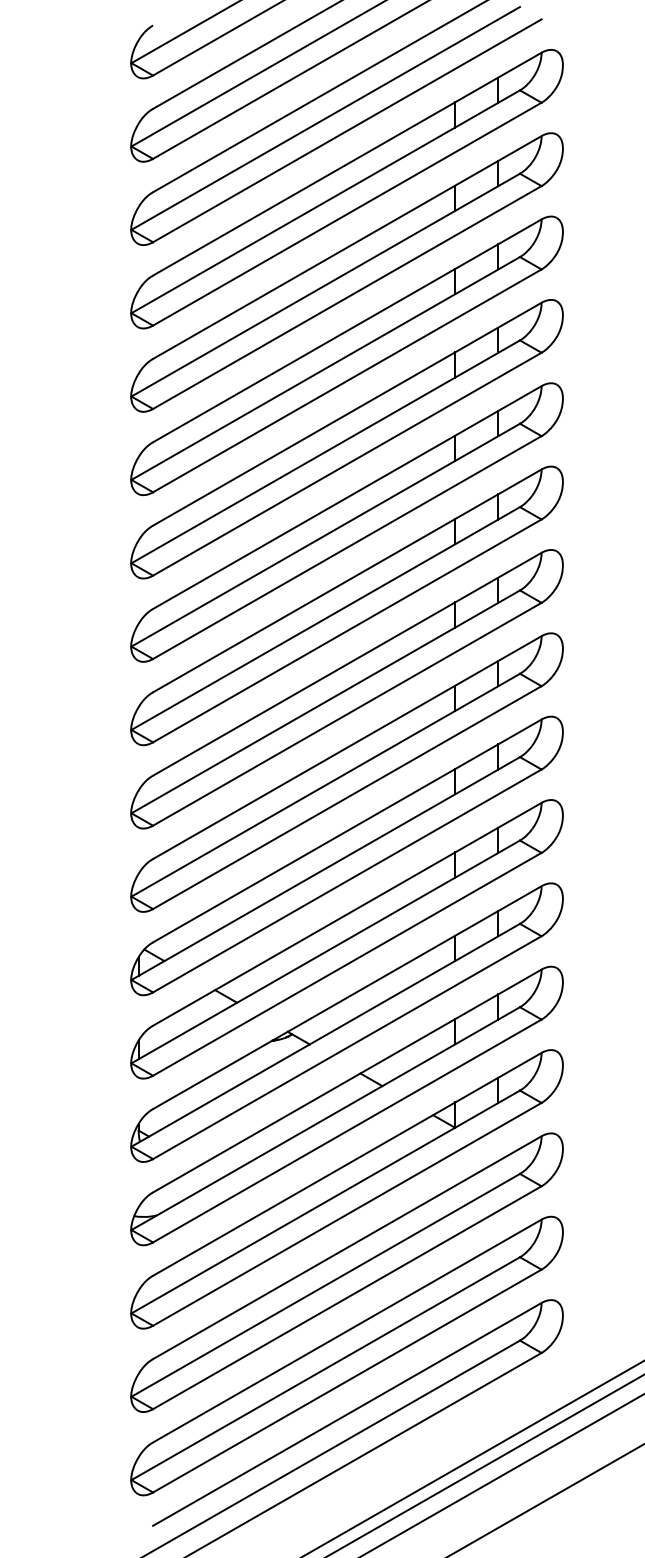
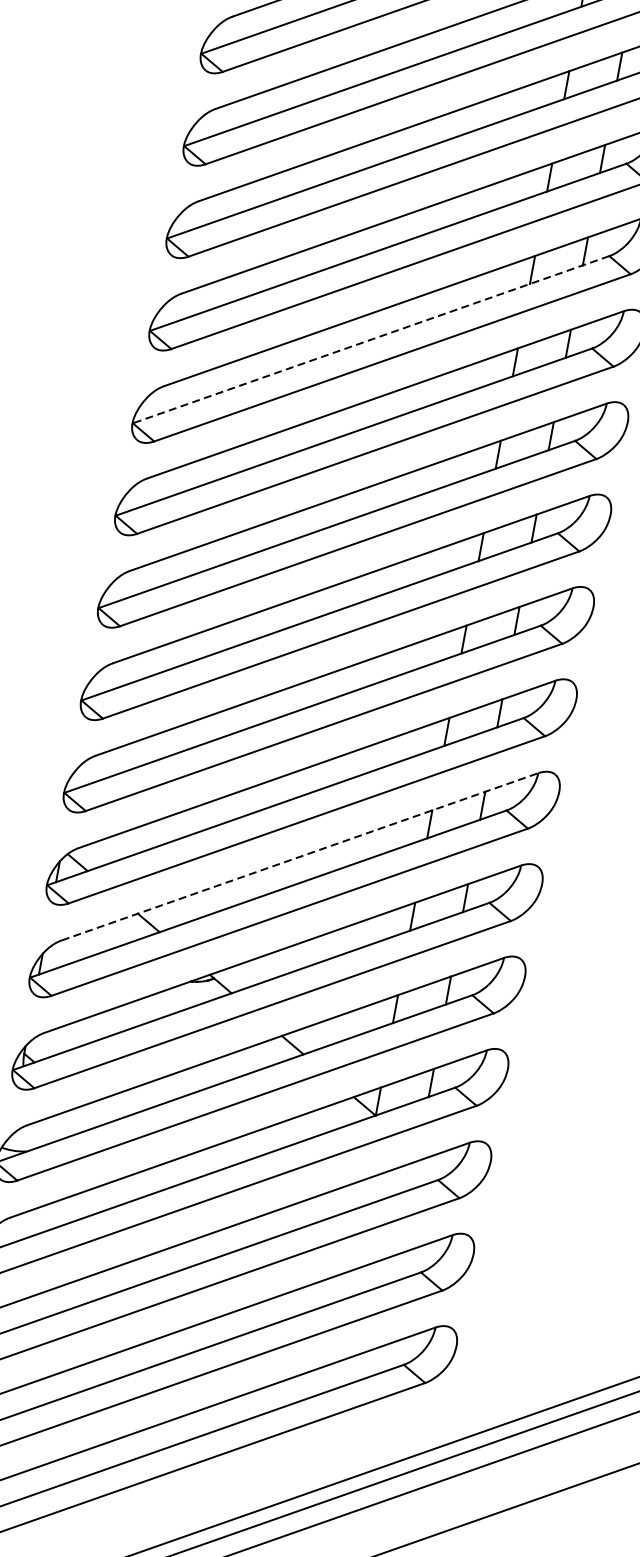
line: (325, 451) -> (370, 339), solid -> dashed
line: (347, 914) -> (300, 857), solid -> dashed

